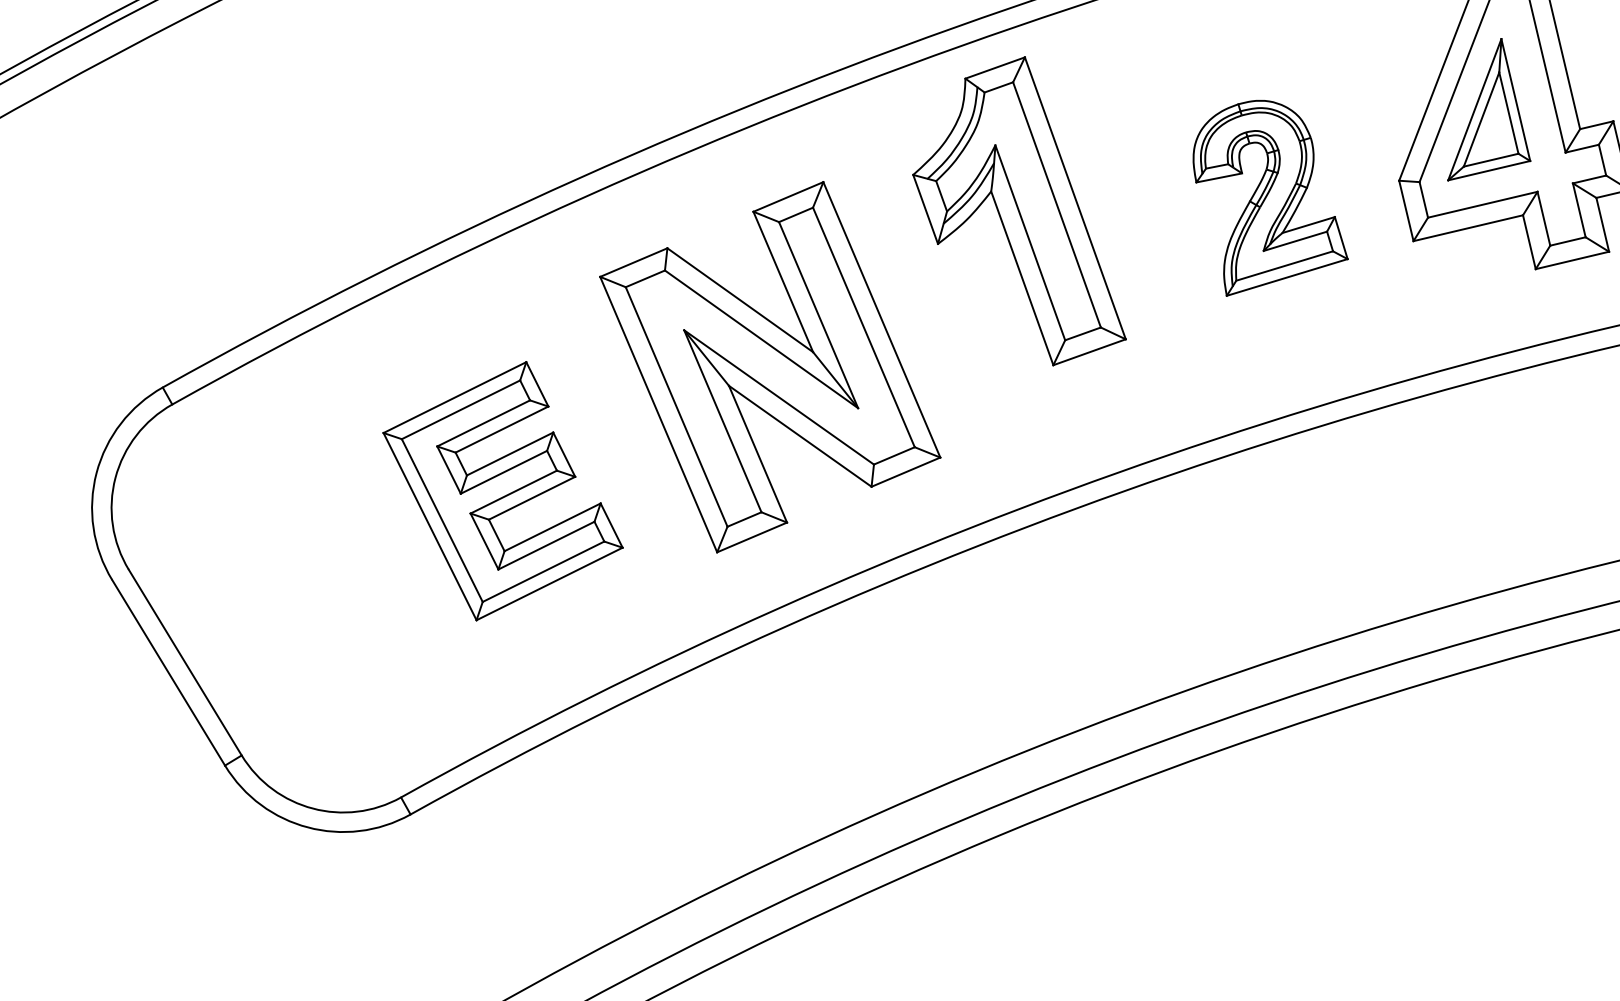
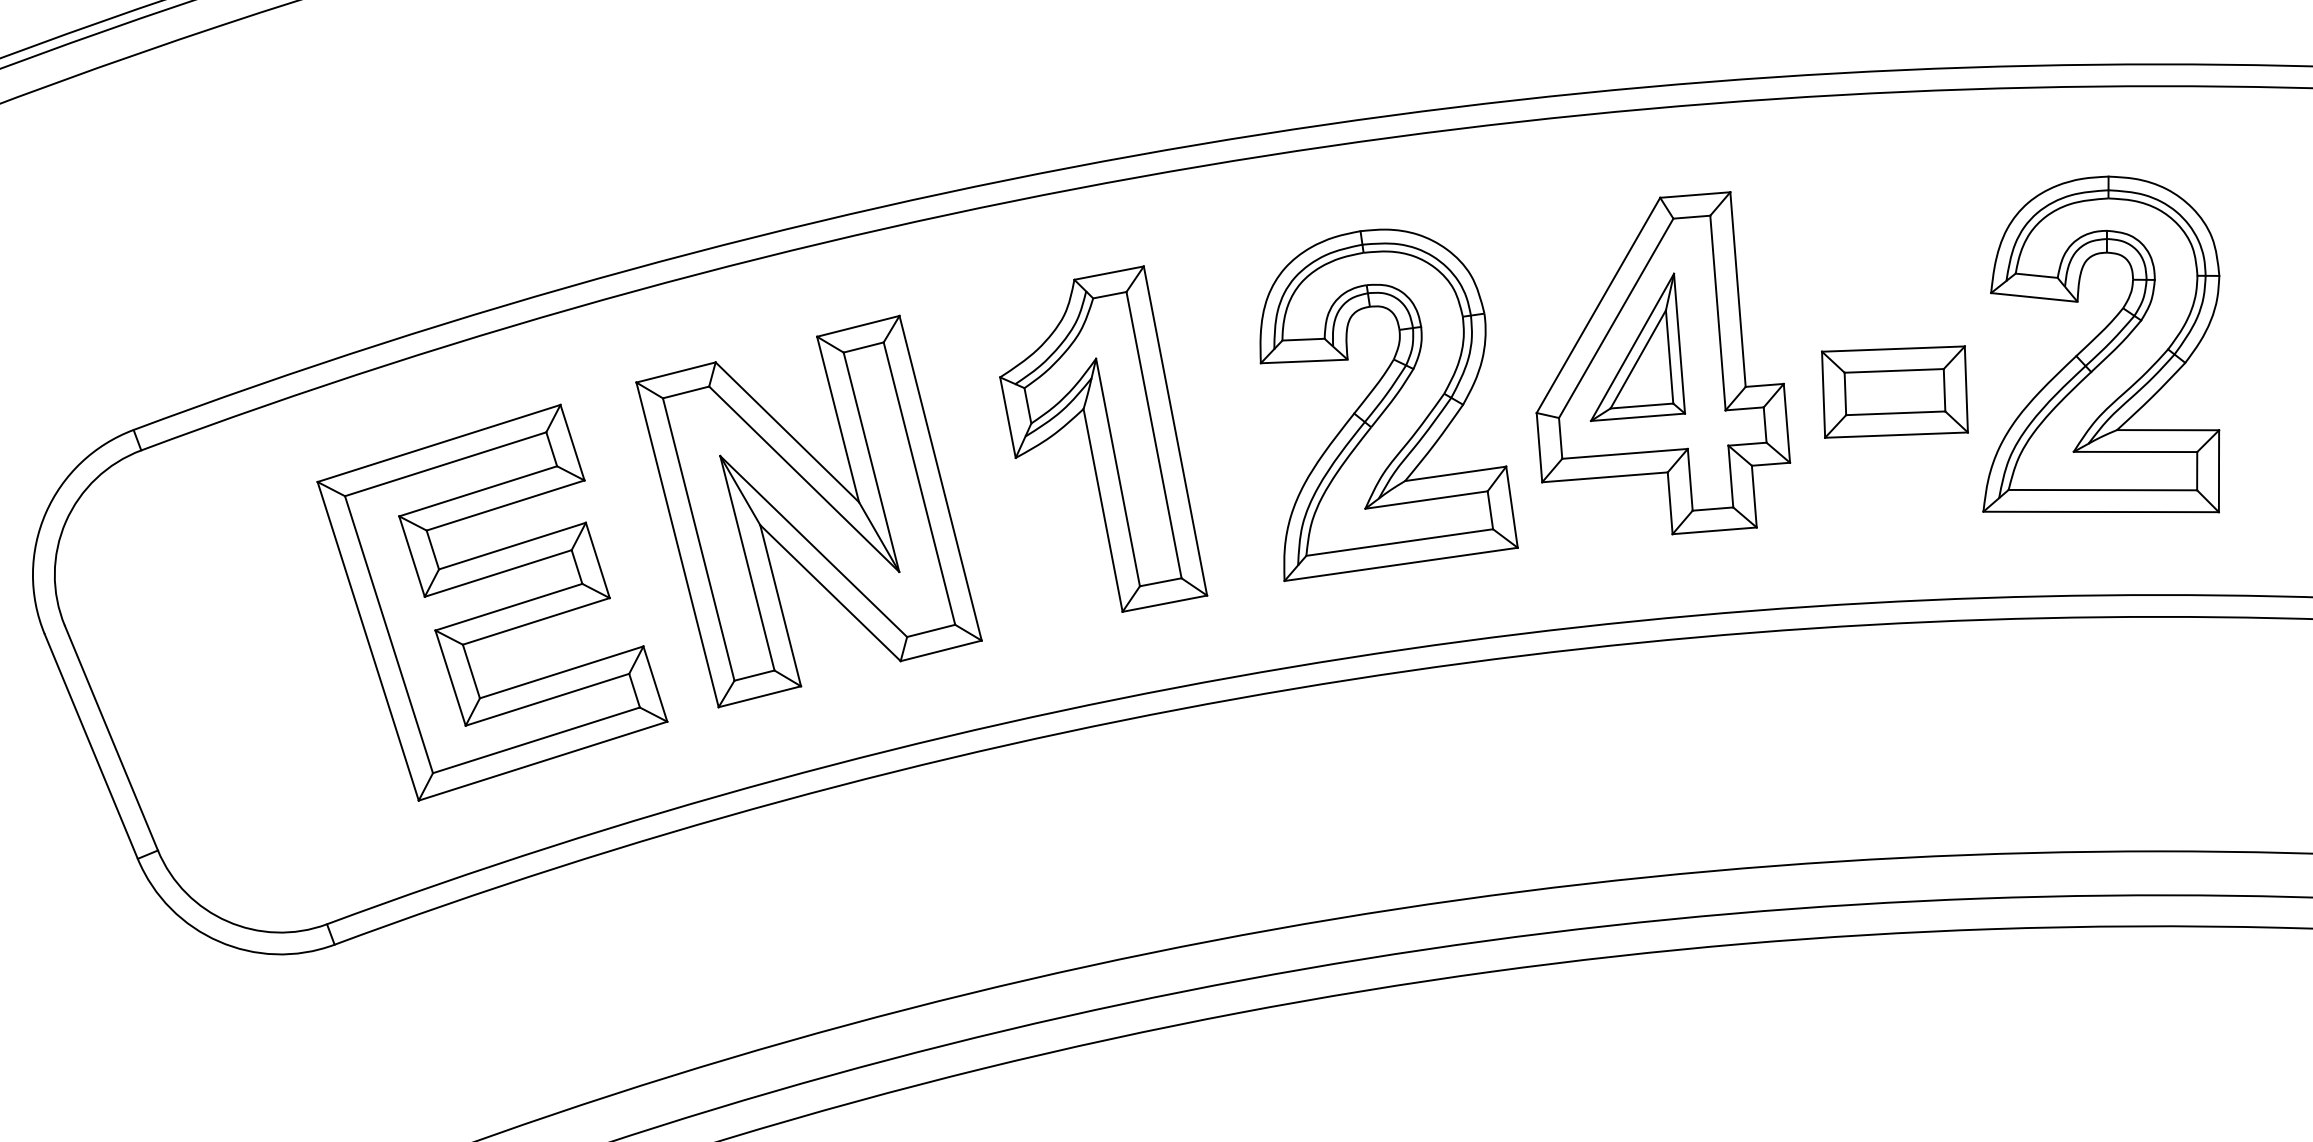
part: (1267, 194) -> (1388, 405), size x1.67
part: (1012, 214) -> (1103, 438), moved
part: (503, 490) -> (492, 602), size x1.43

